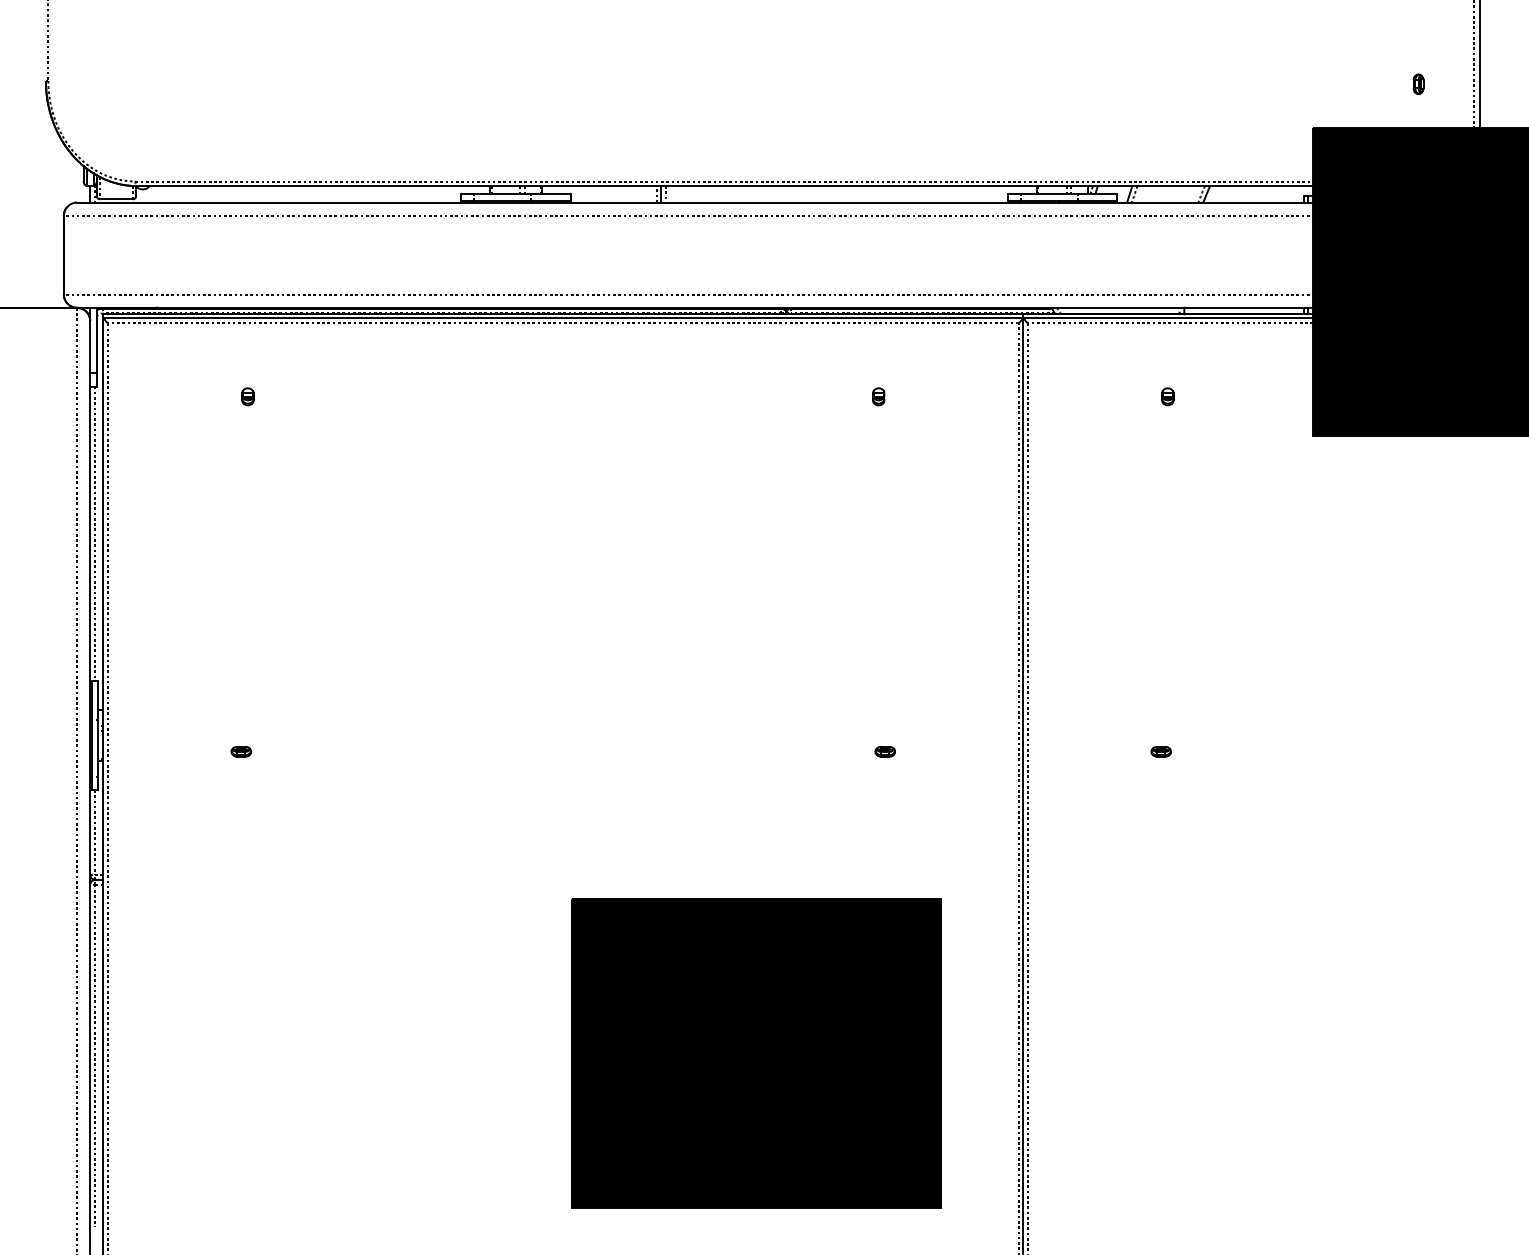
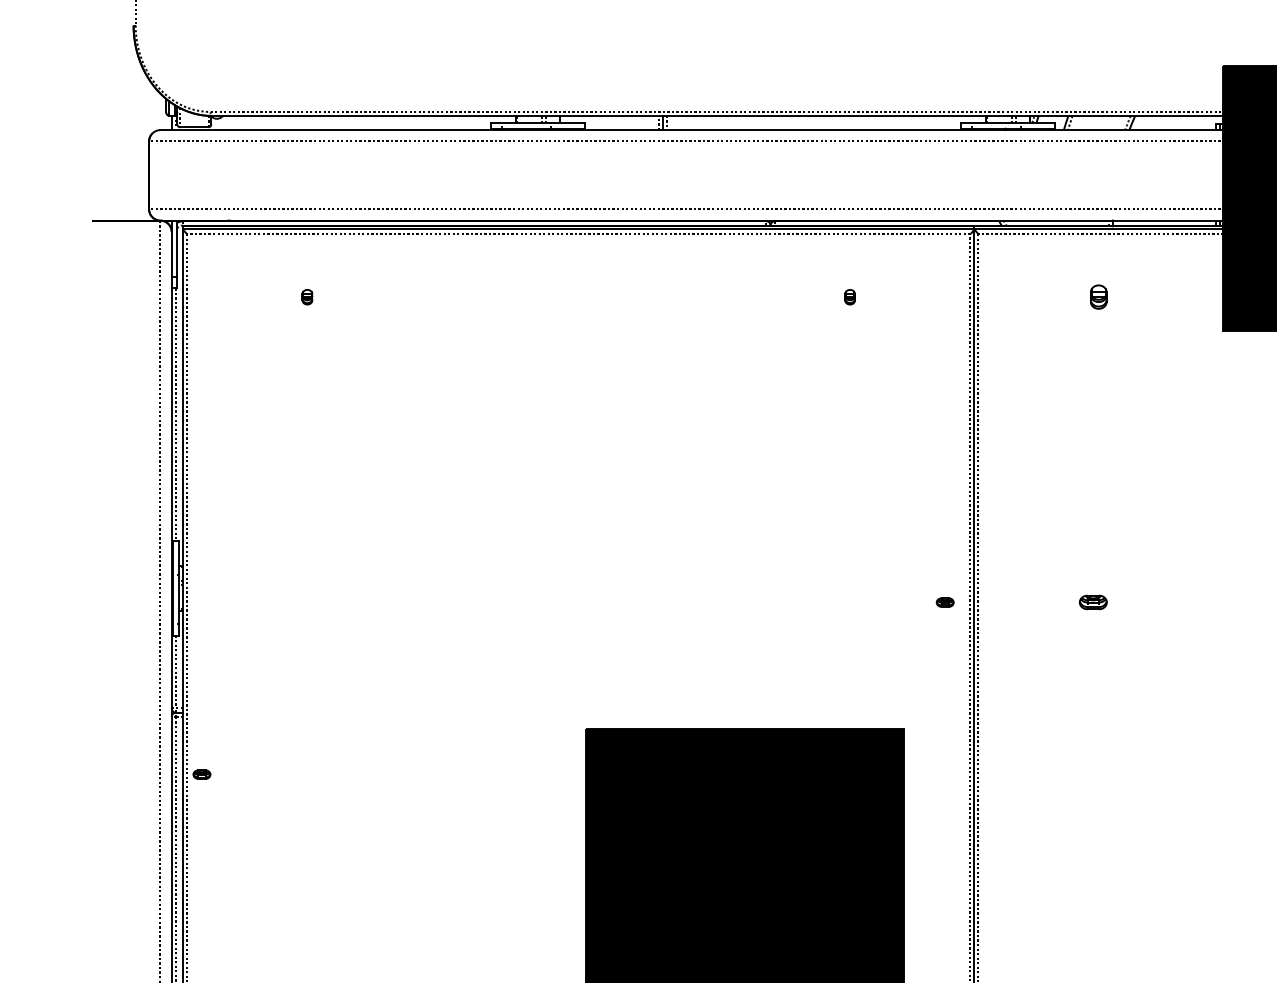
part: (1167, 396) -> (1098, 296), size x1.6
part: (241, 751) -> (202, 774), moved
part: (884, 751) -> (944, 602), moved
part: (1160, 751) -> (1092, 602), size x1.6

